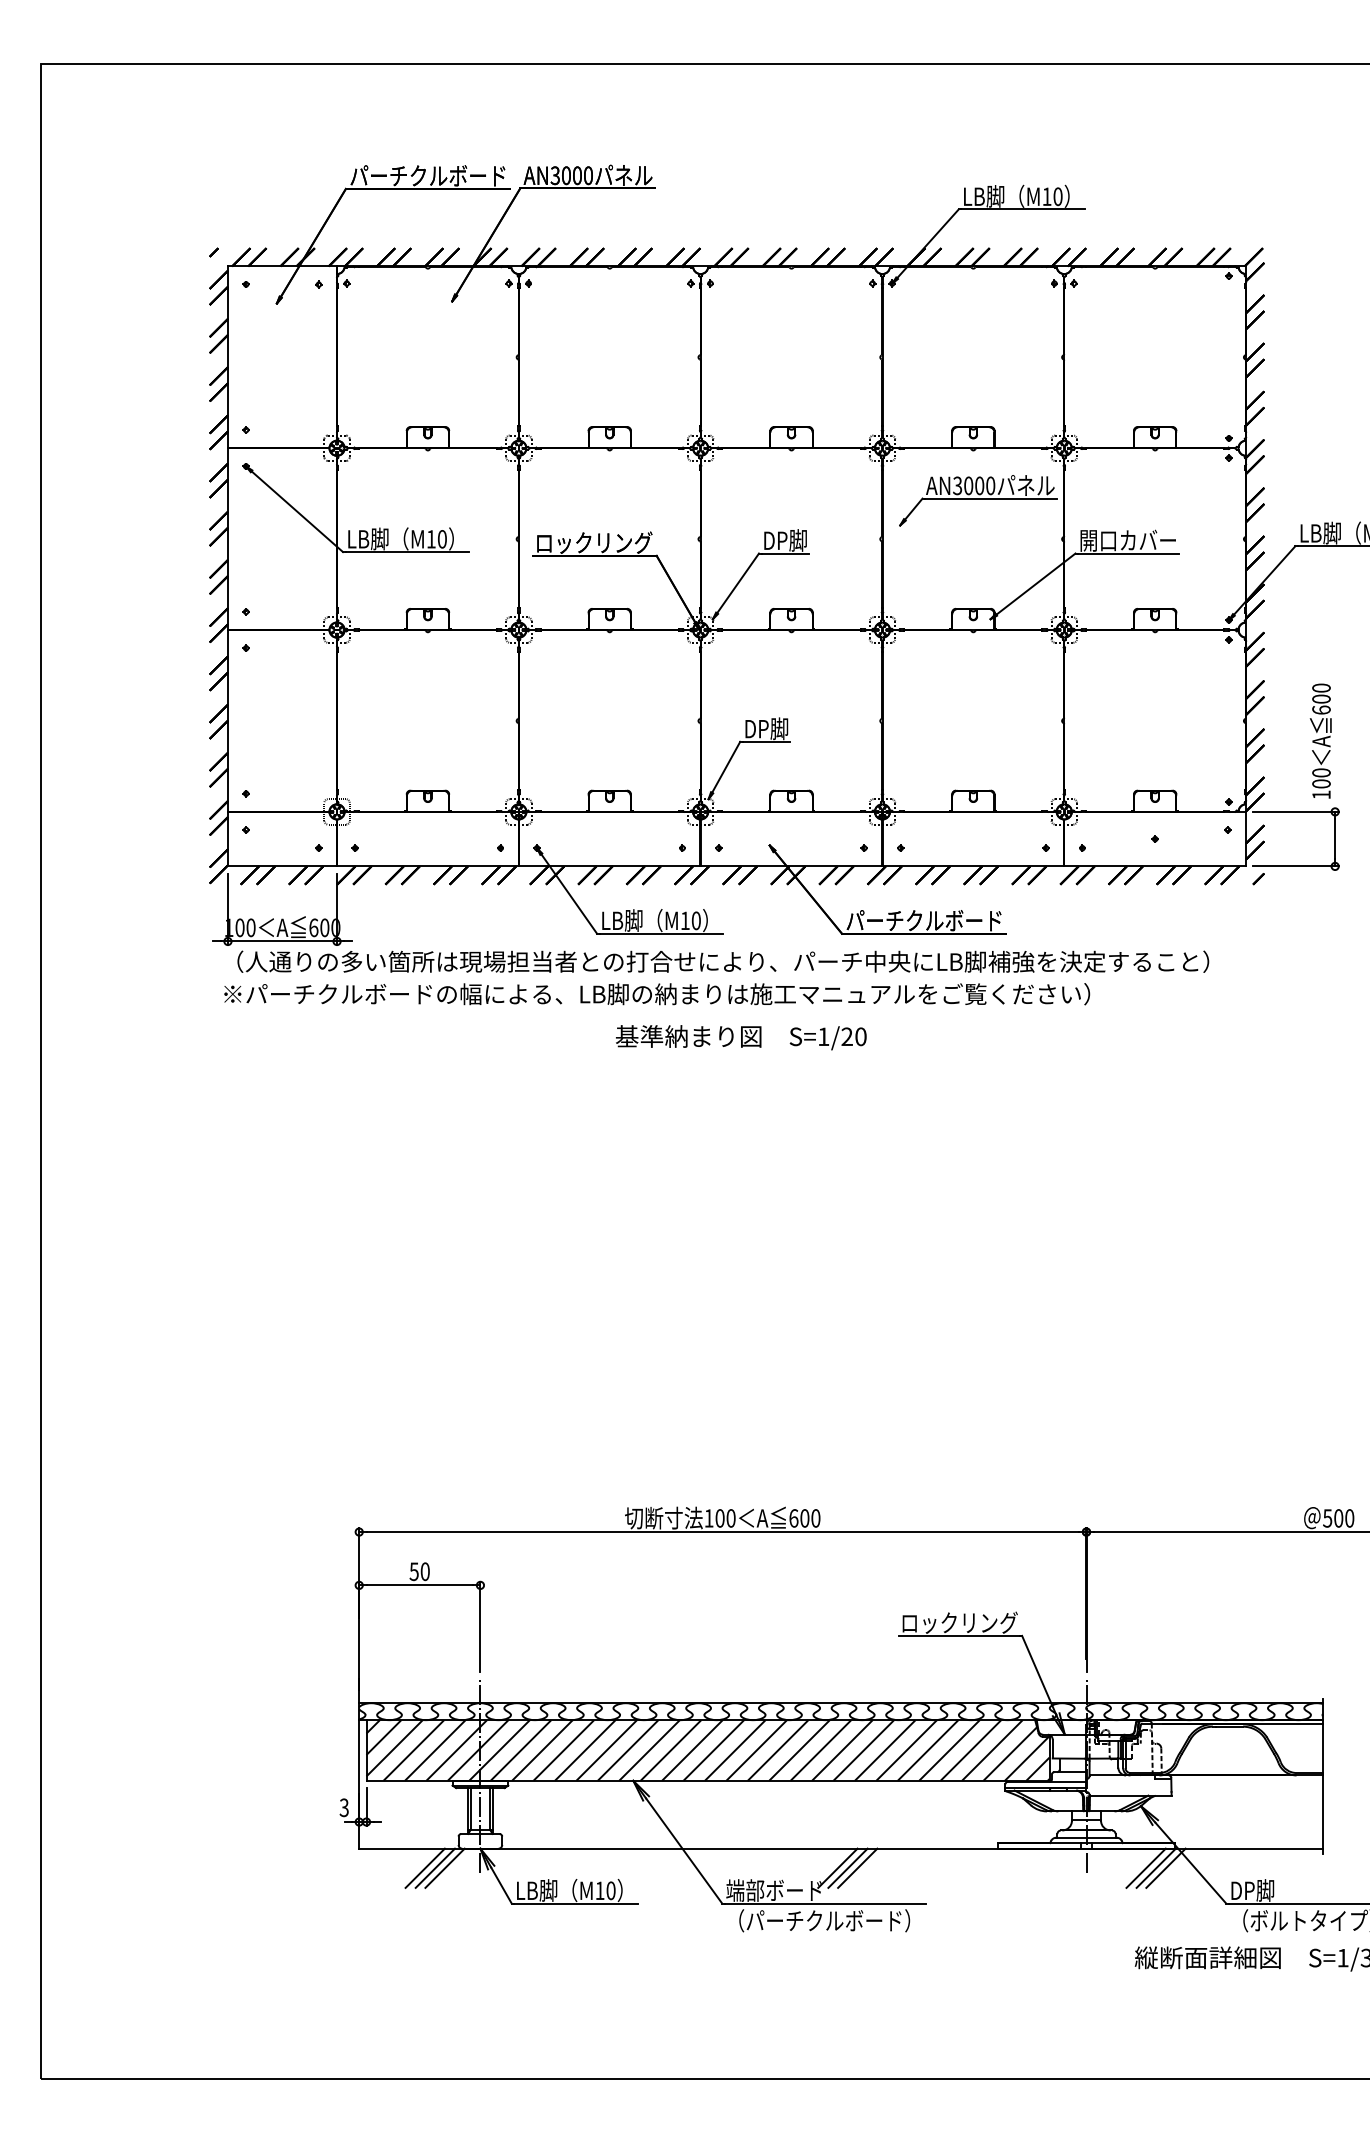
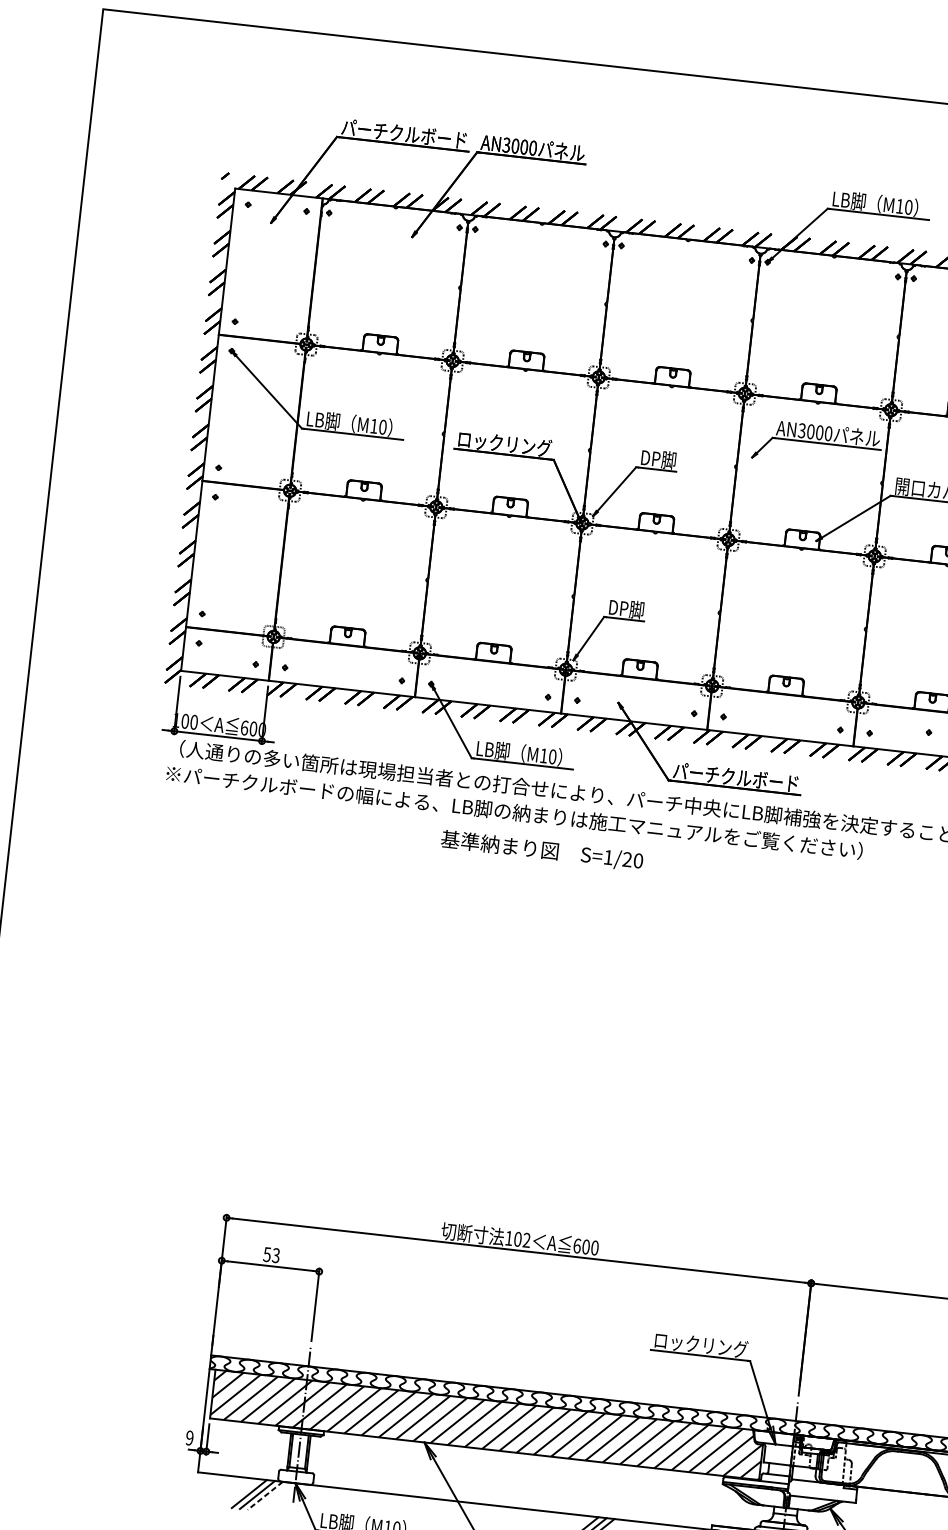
text: (741, 1037) -> (542, 850), moved
text: (730, 1518) -> (526, 1240), 100 -> 102
text: (424, 1571) -> (275, 1255), 50 -> 53
text: (343, 1807) -> (189, 1437), 3 -> 9
line: (445, 1868) -> (265, 1496), solid -> dashed

